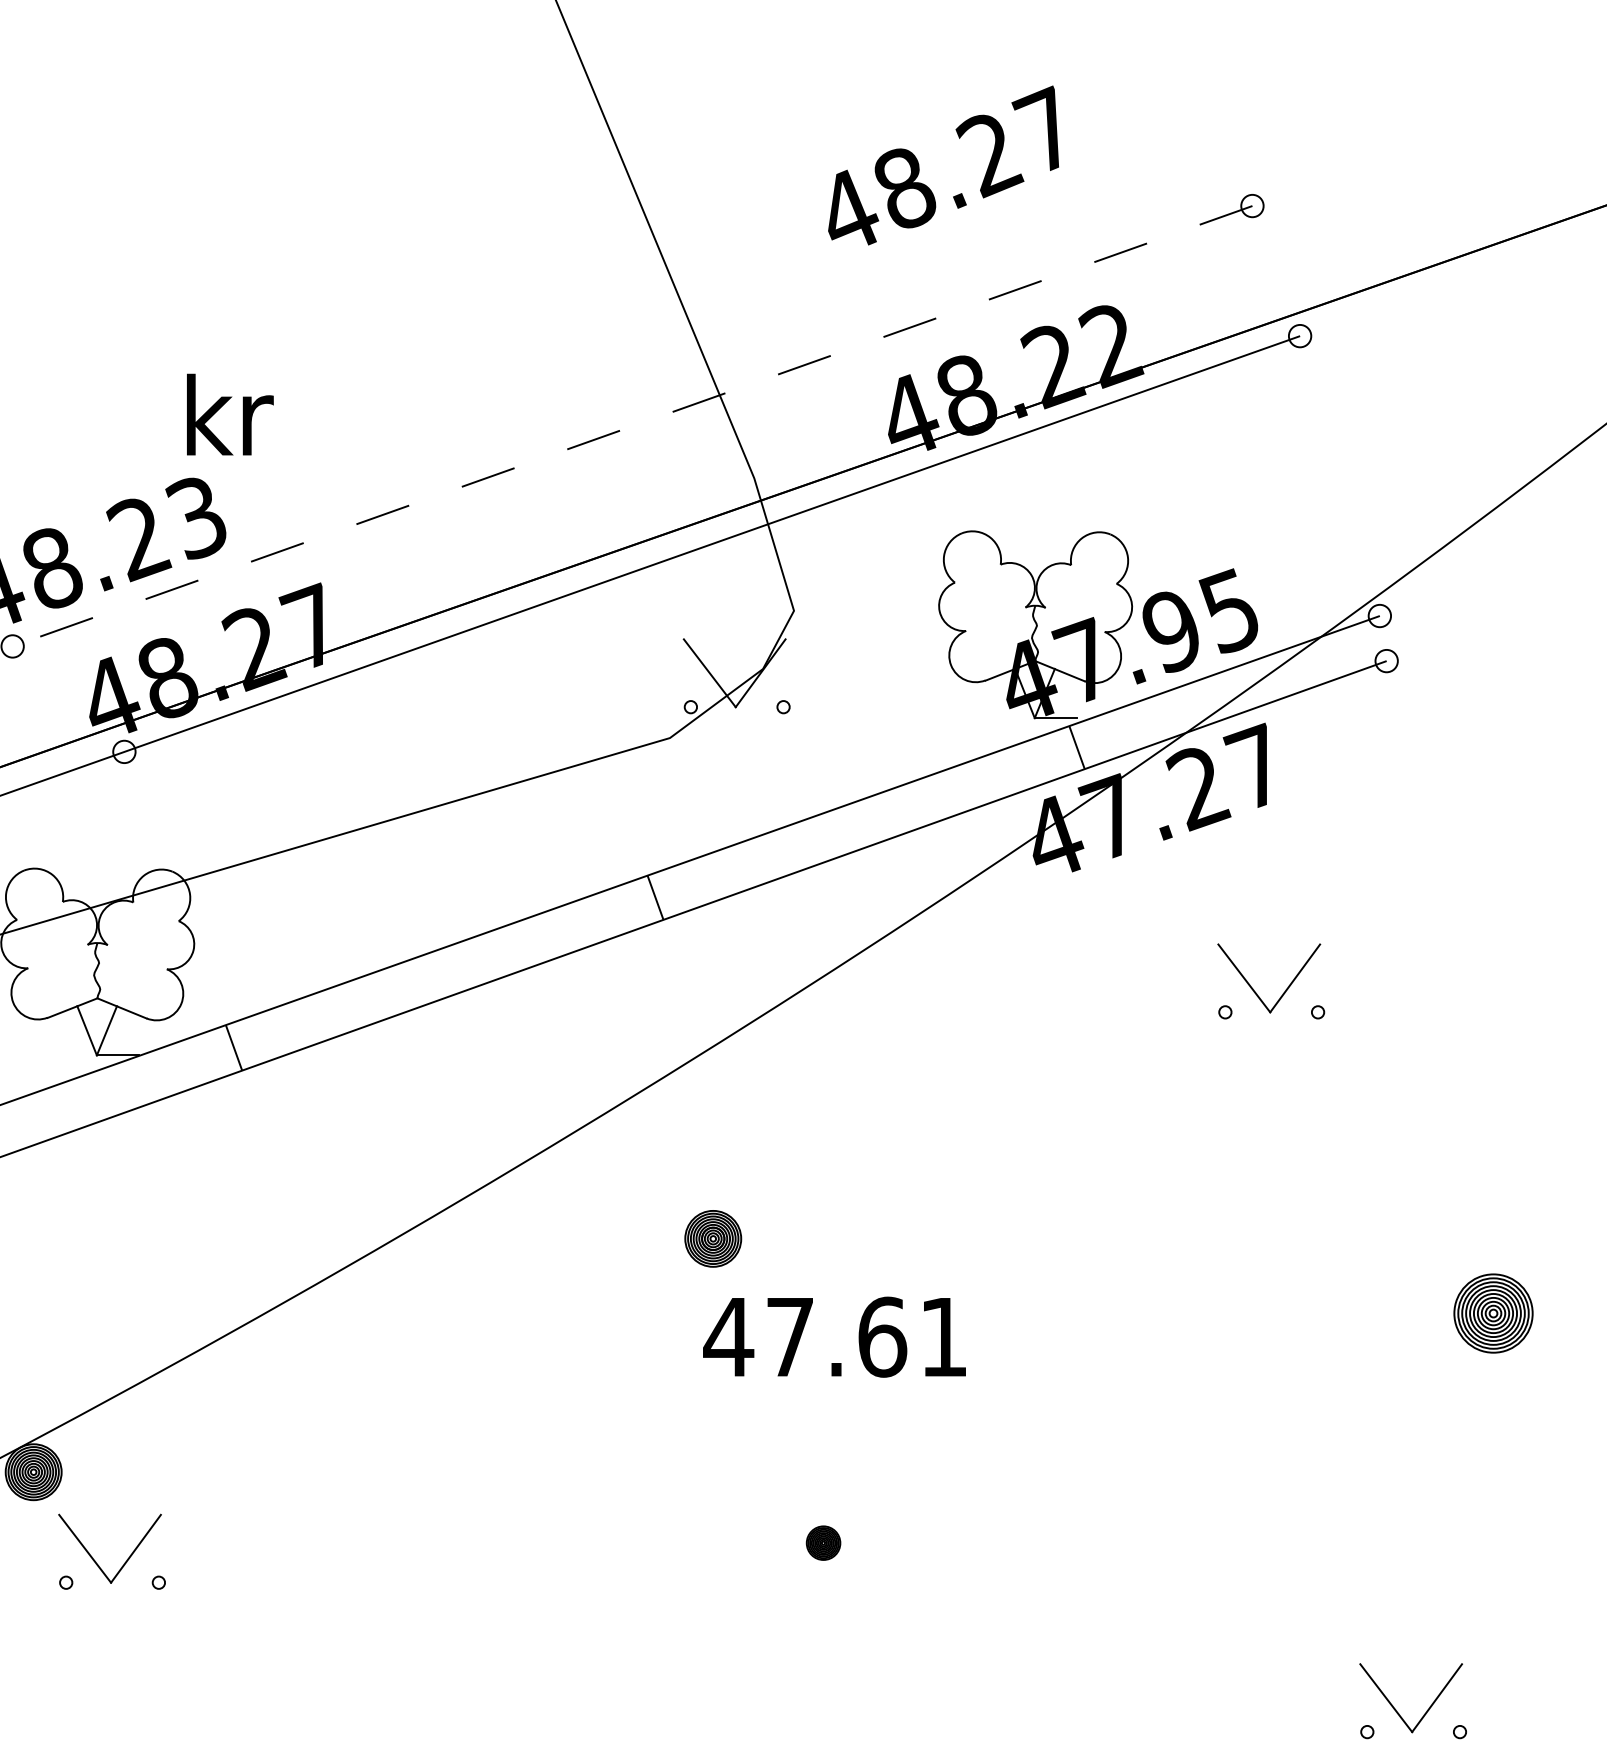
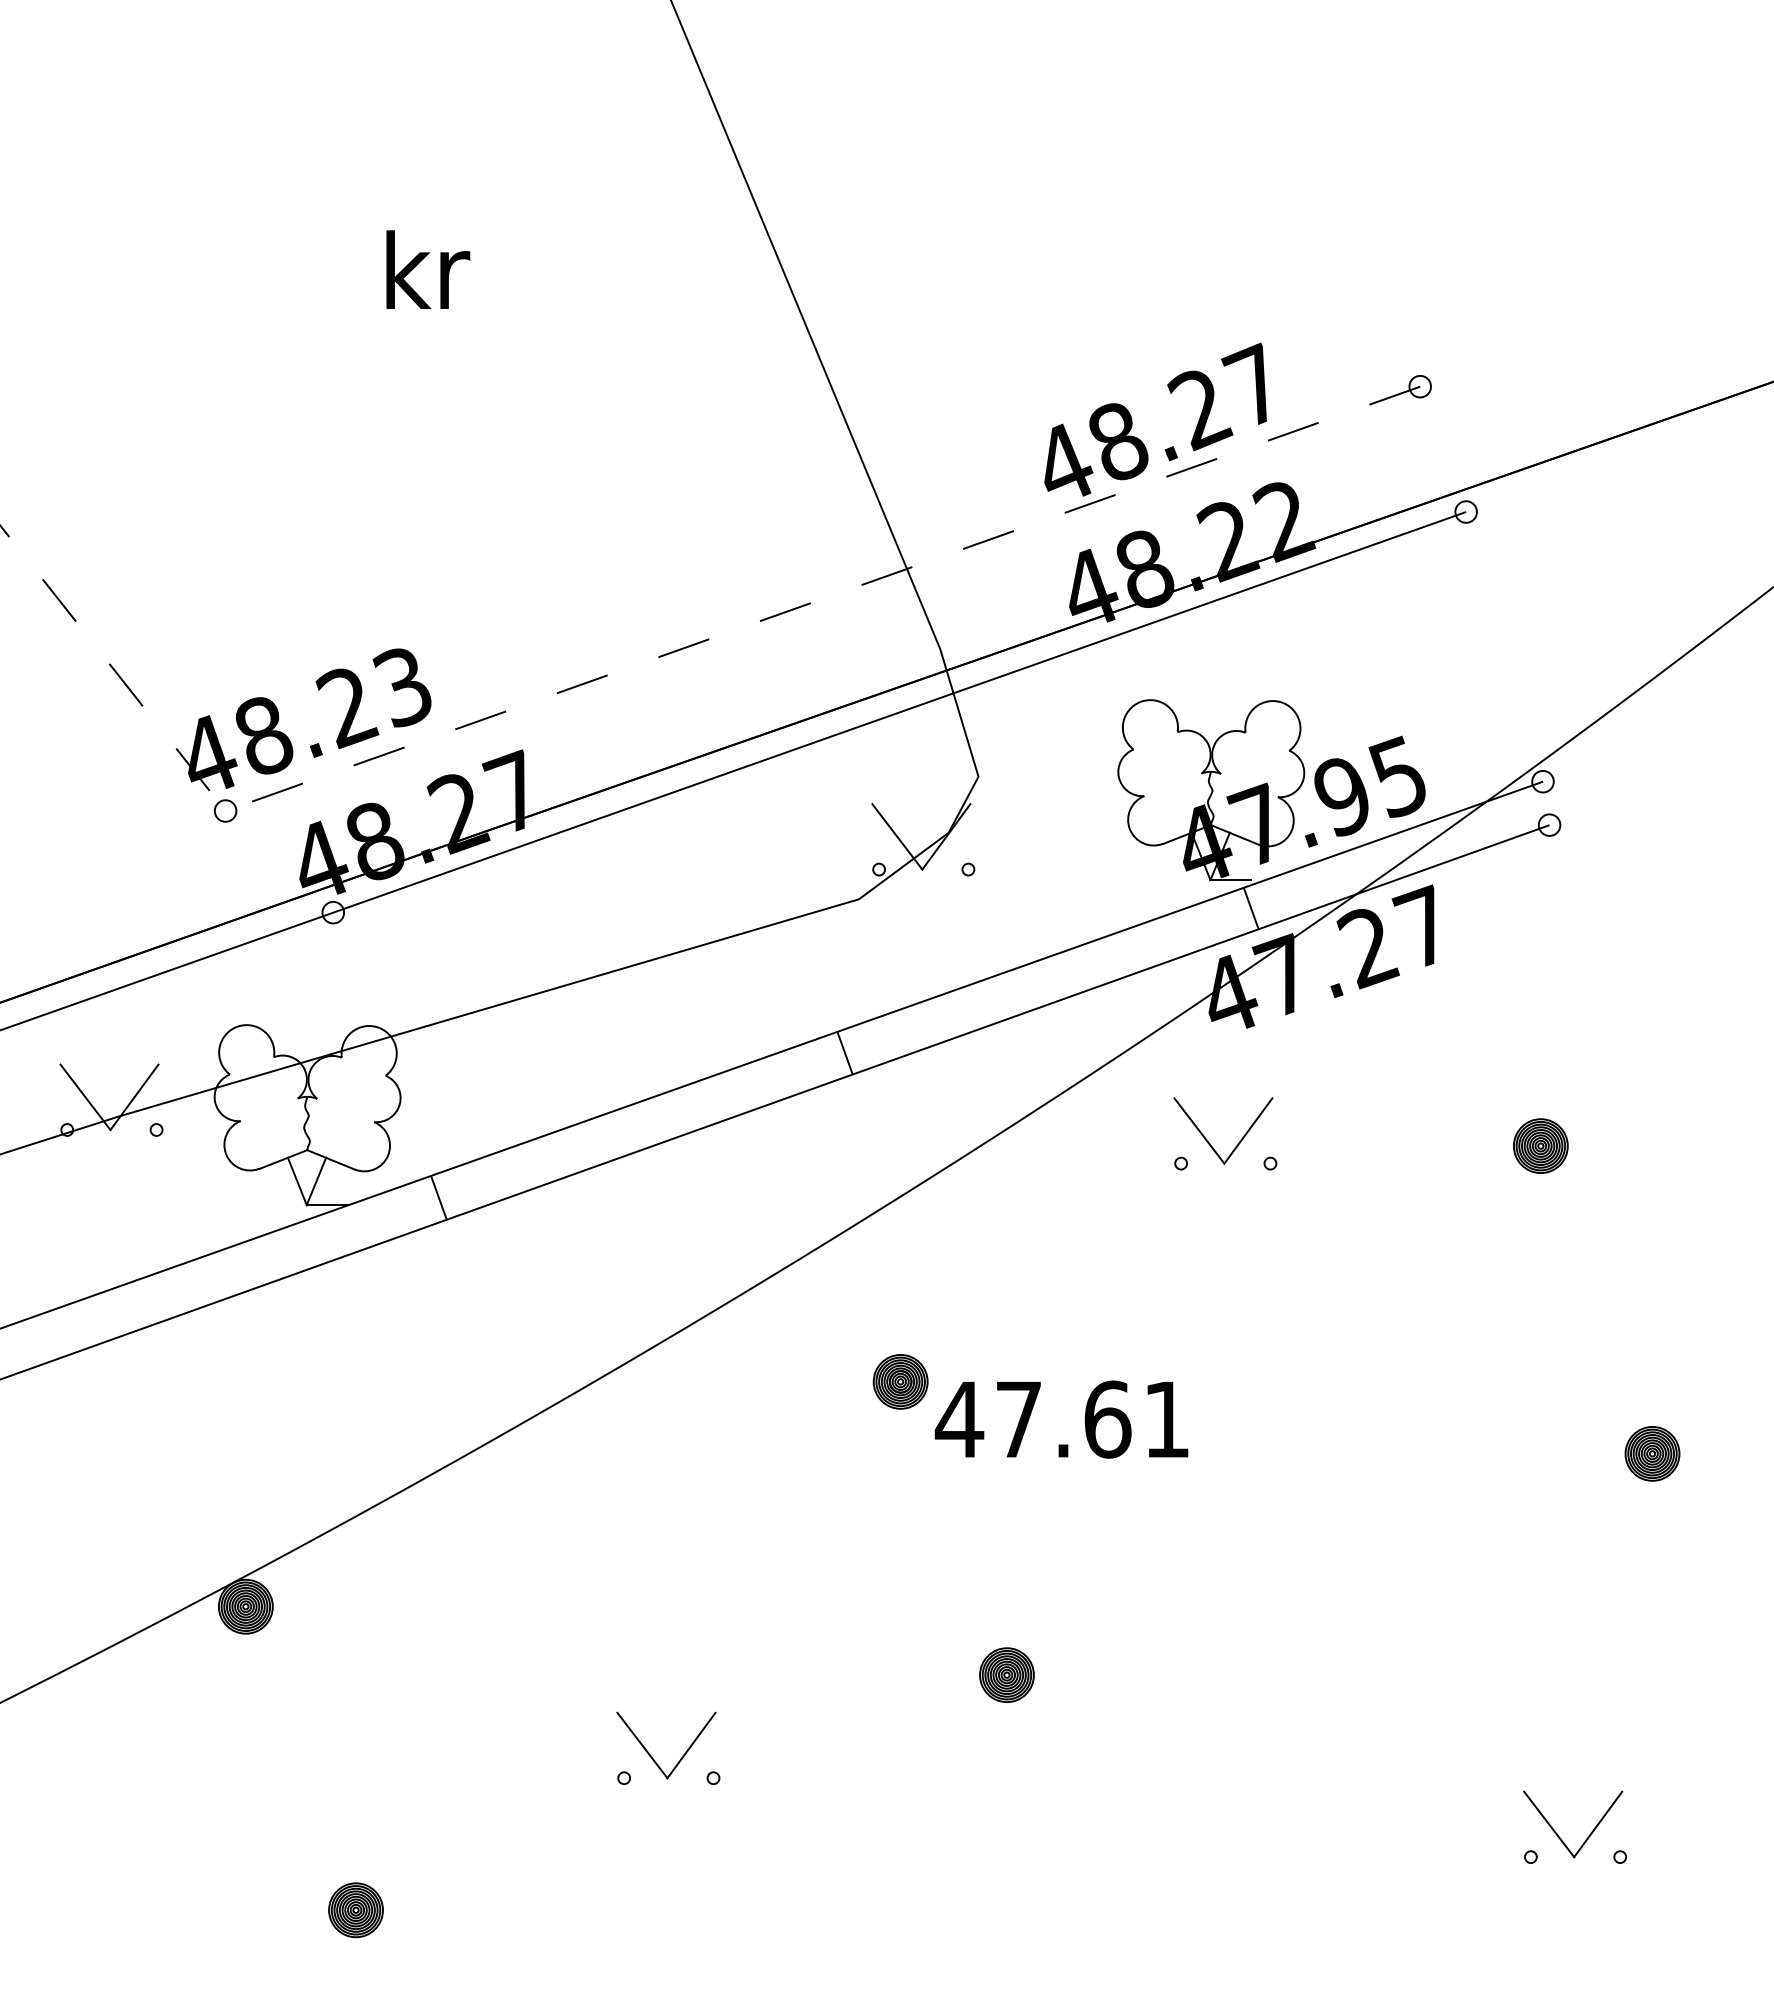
text: (943, 165) -> (1155, 419), moved
text: (230, 414) -> (428, 269), moved
part: (1284, 990) -> (1238, 1142), moved
part: (1377, 993) -> (1540, 1145), added
part: (1493, 1313) -> (1652, 1453), size x0.71
text: (834, 1337) -> (1061, 1419), moved
part: (823, 1542) -> (1006, 1674), size x1.67
part: (124, 1562) -> (680, 1758), moved

